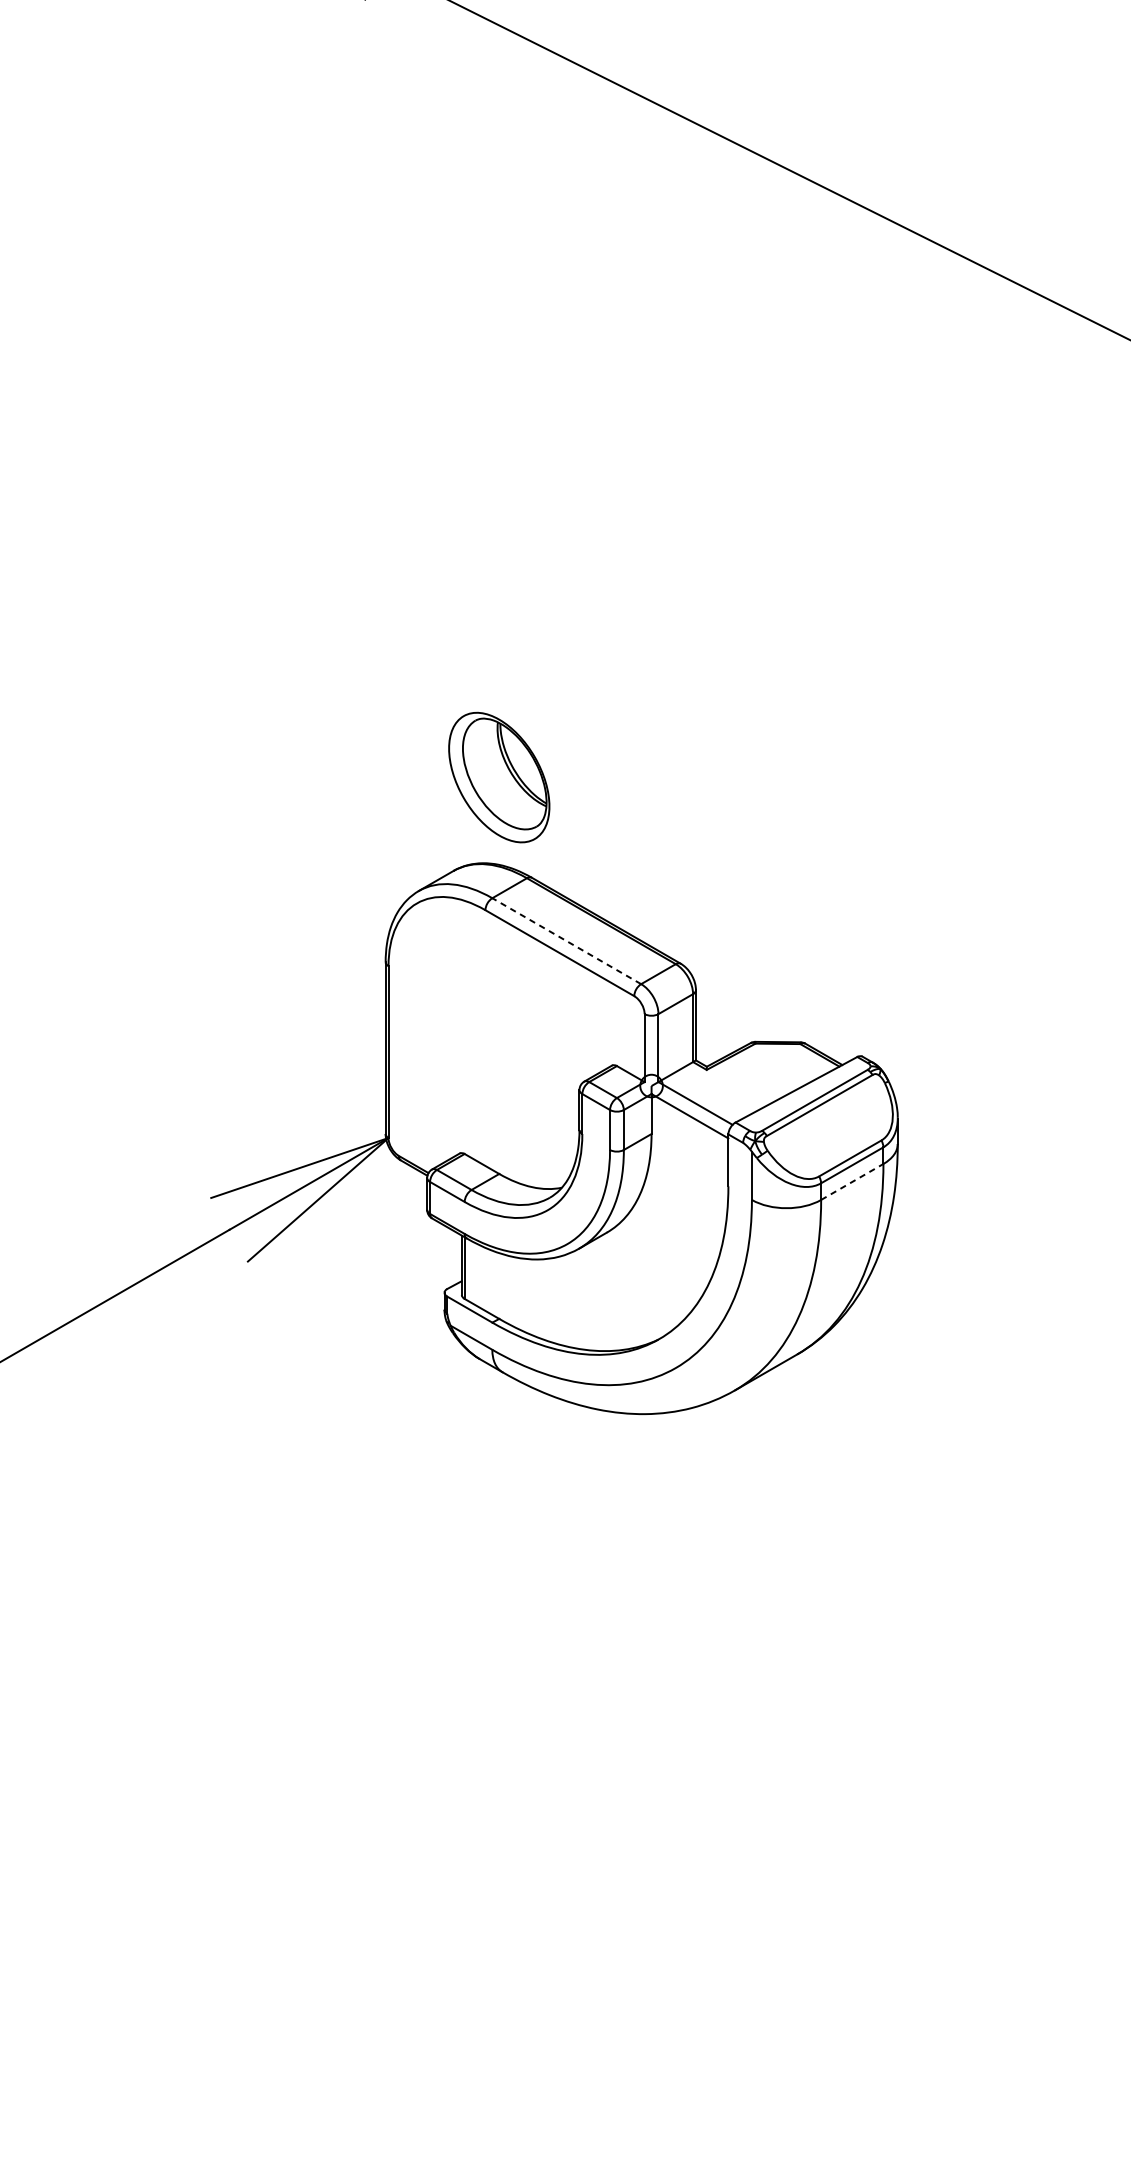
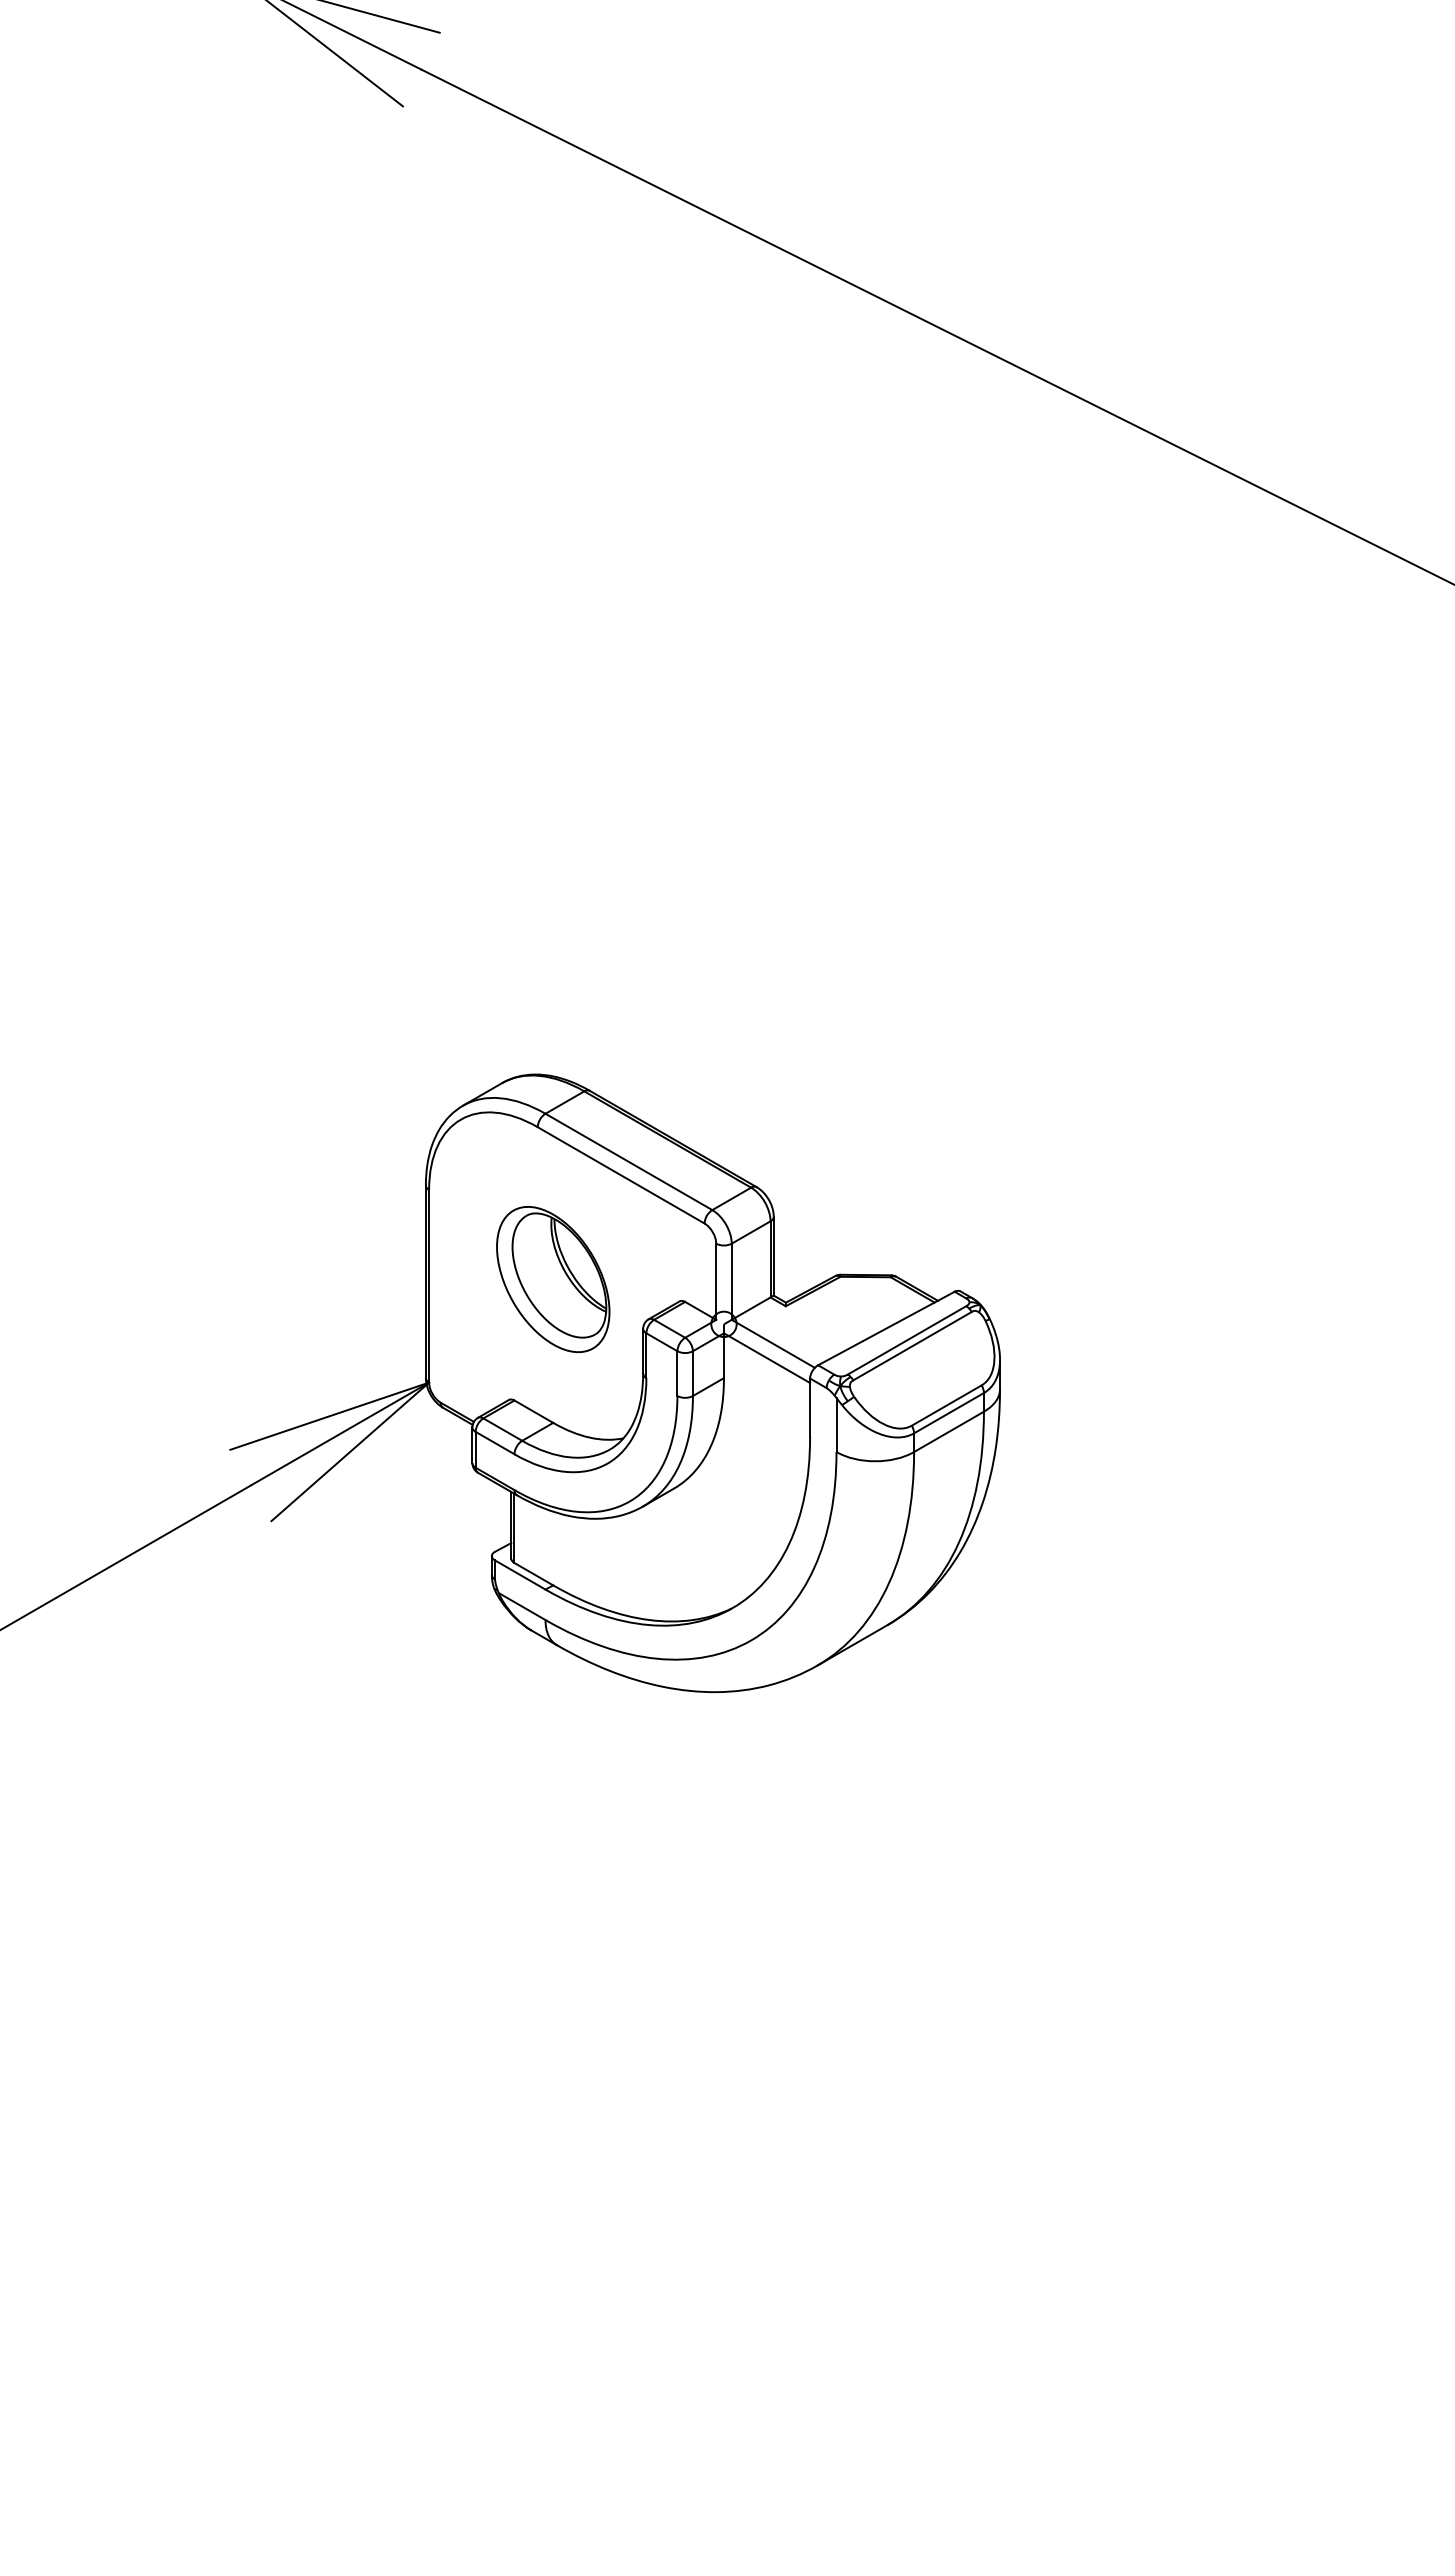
part: (499, 777) -> (553, 1279), moved
line: (566, 940) -> (628, 1161), dashed -> solid
line: (852, 1181) -> (949, 1431), dashed -> solid

